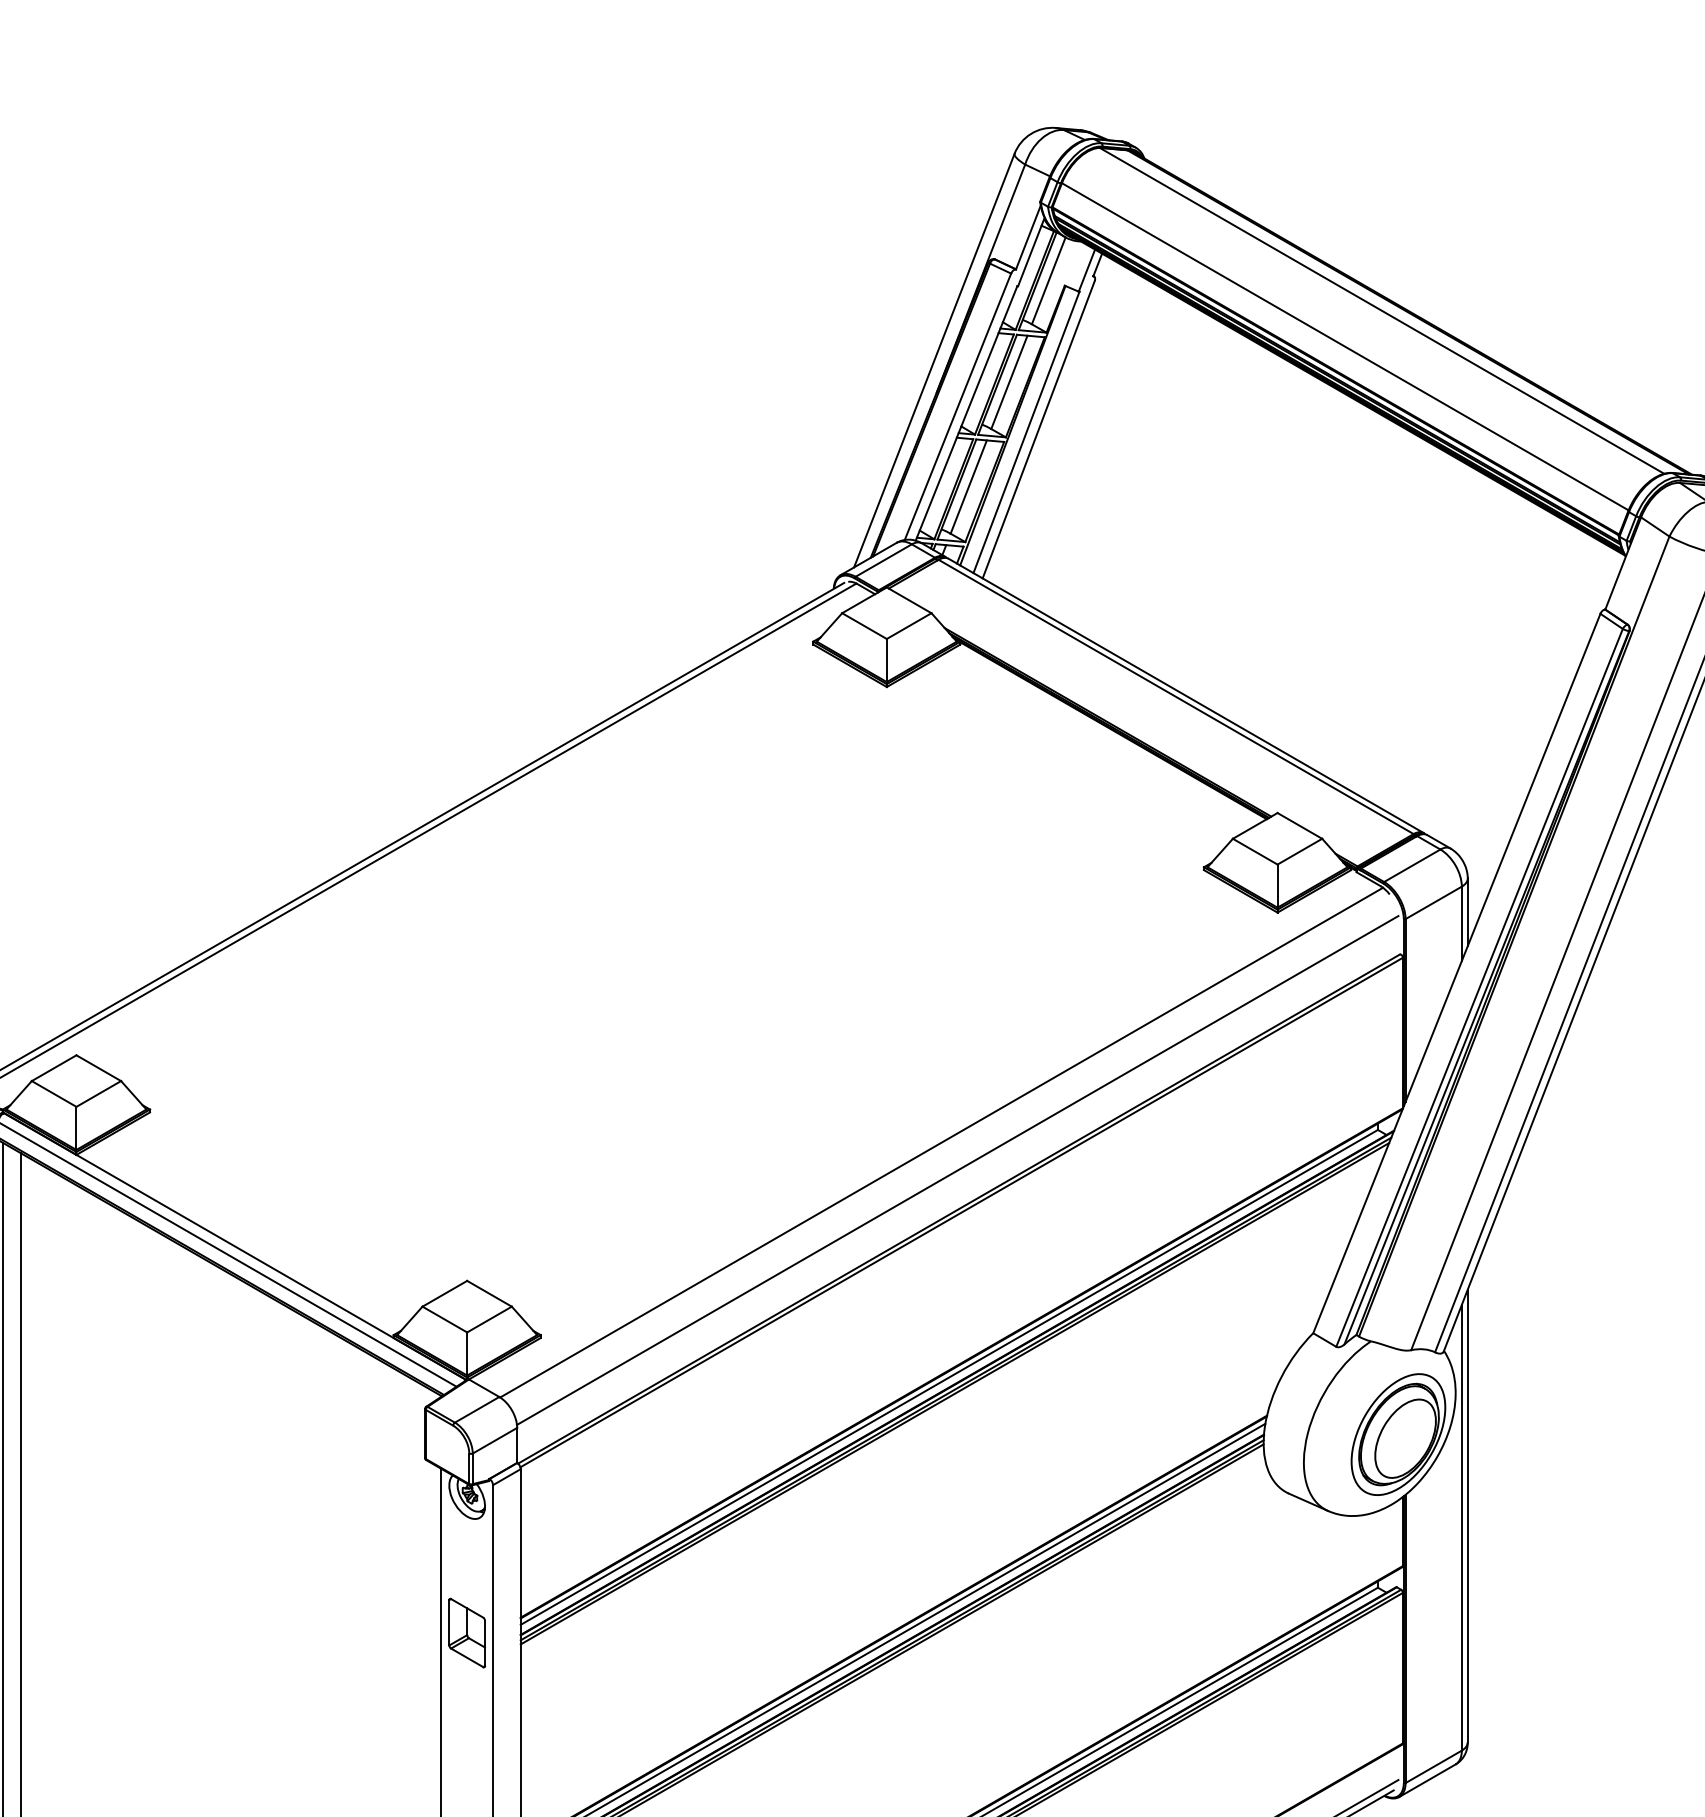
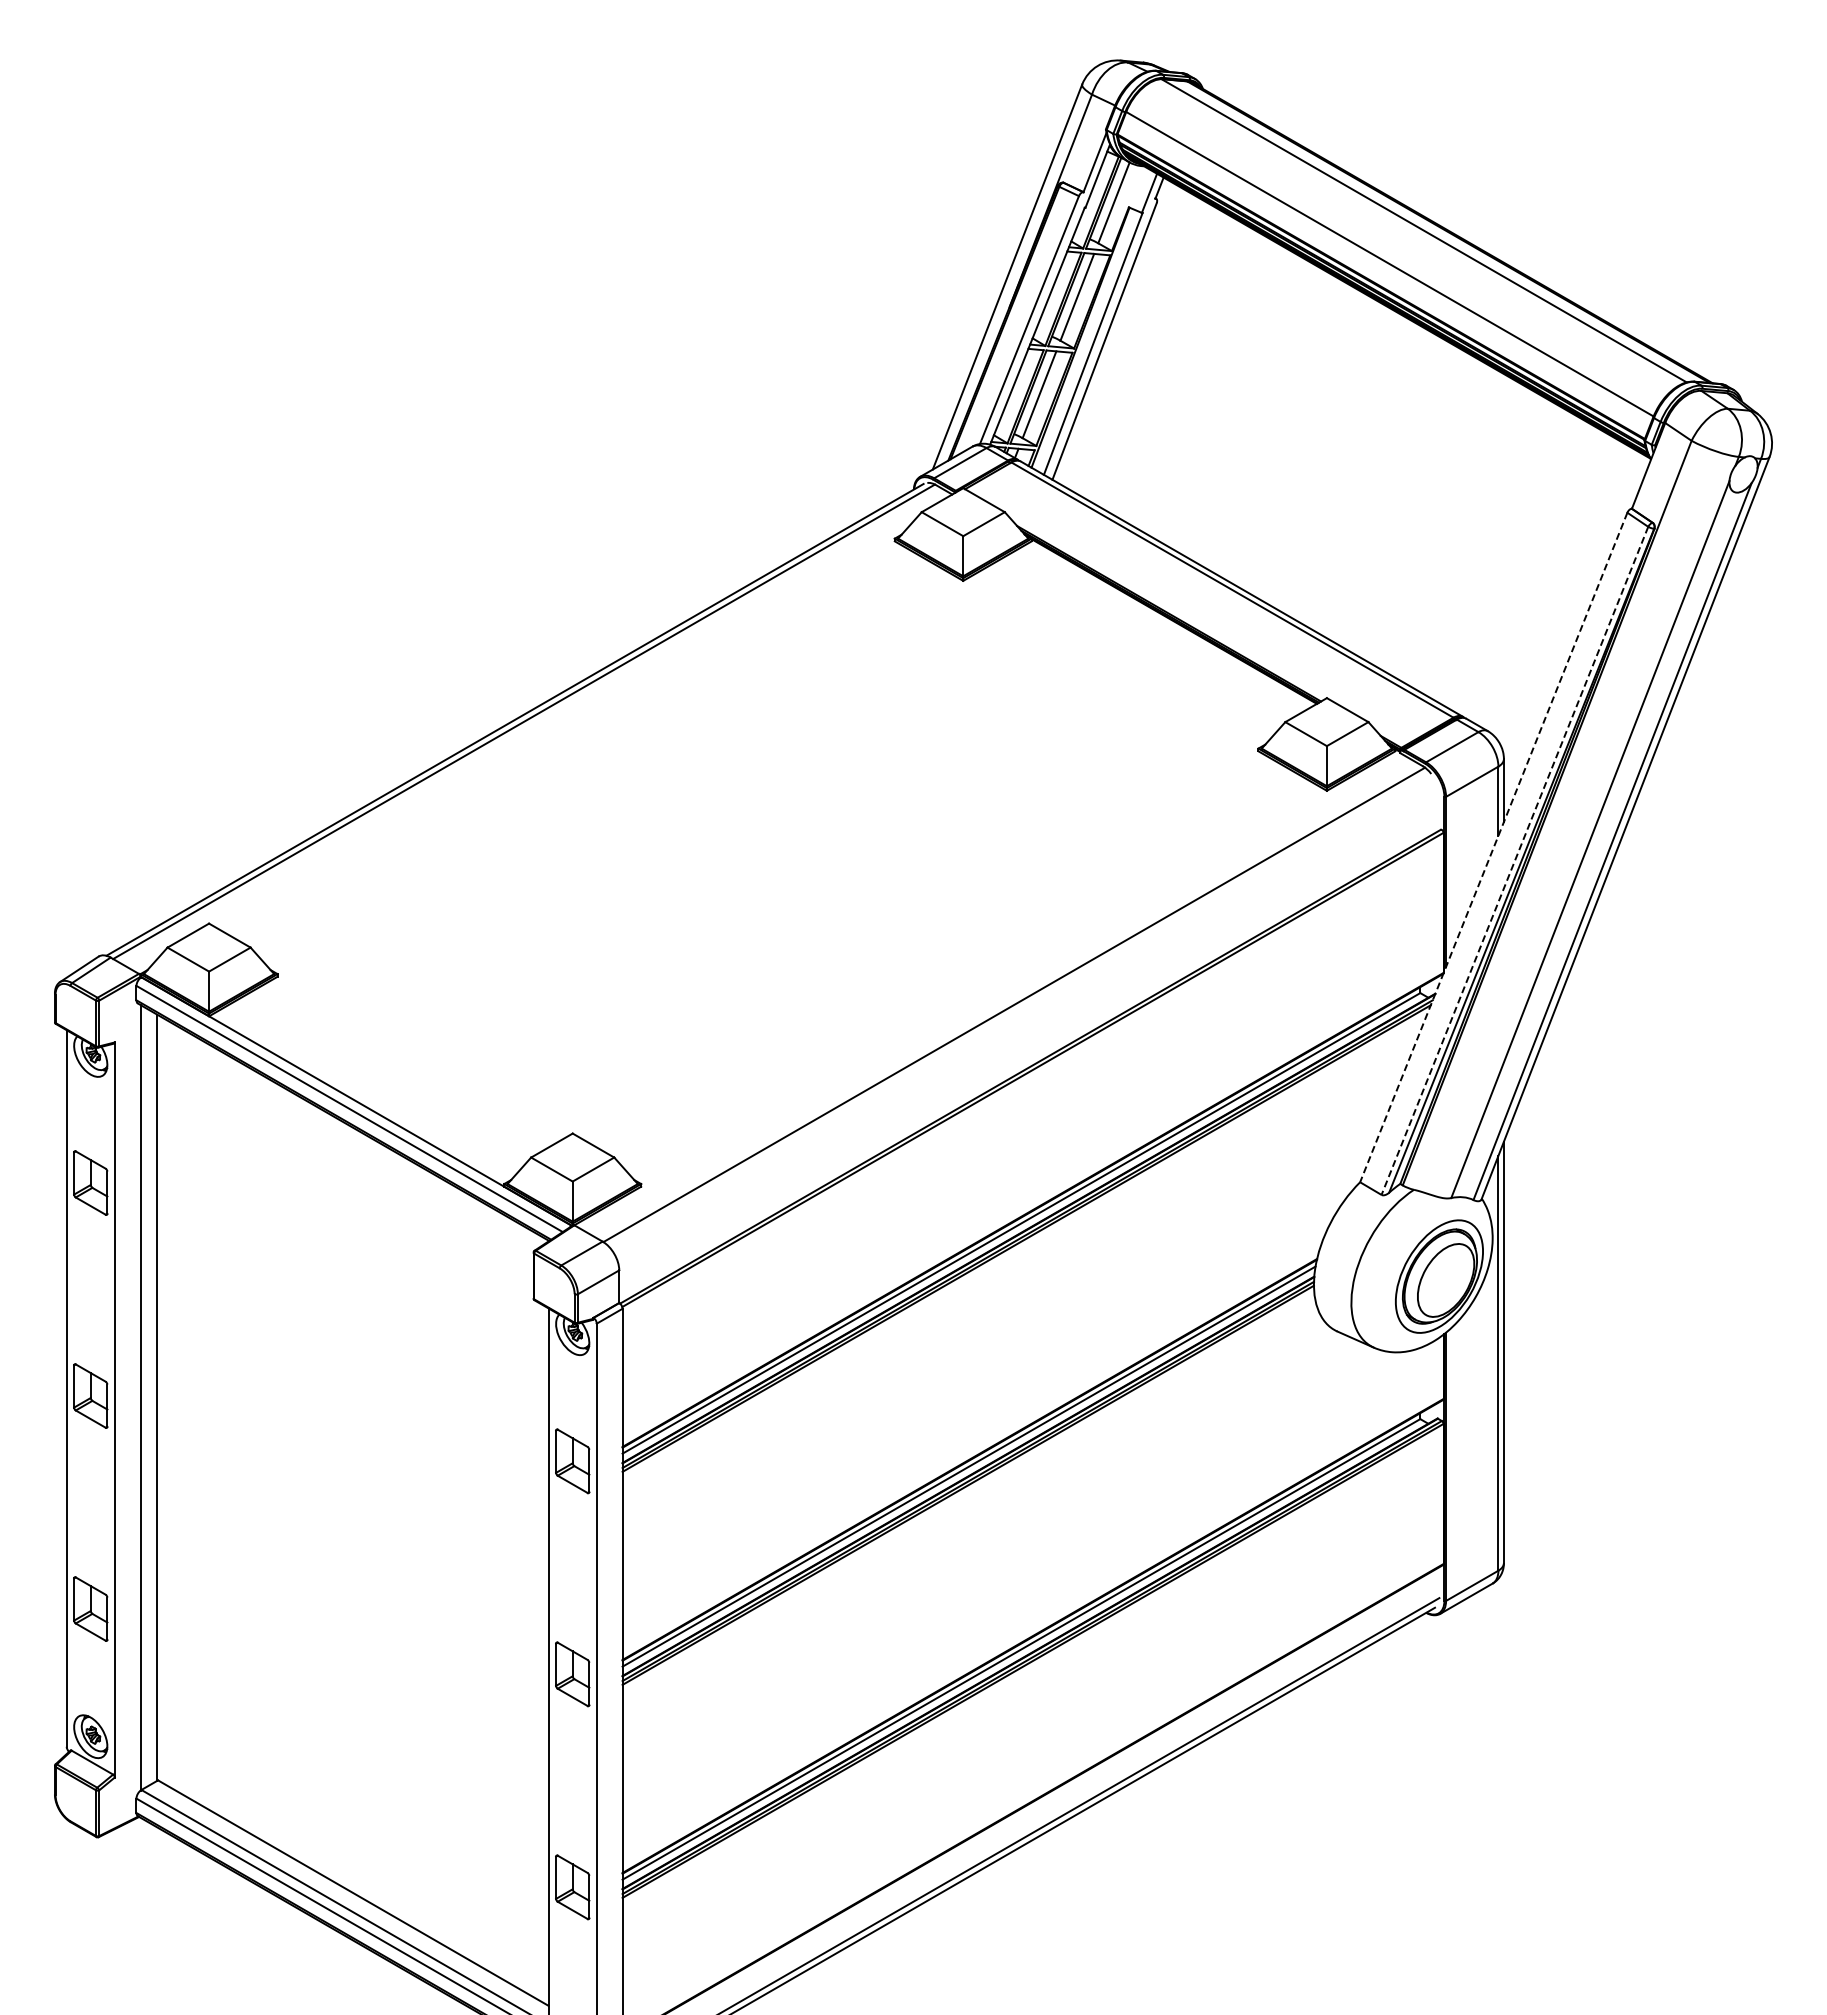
line: (1456, 973) -> (1493, 847), solid -> dashed
line: (1479, 987) -> (1514, 860), solid -> dashed
line: (957, 1170) -> (1029, 1030), removed

